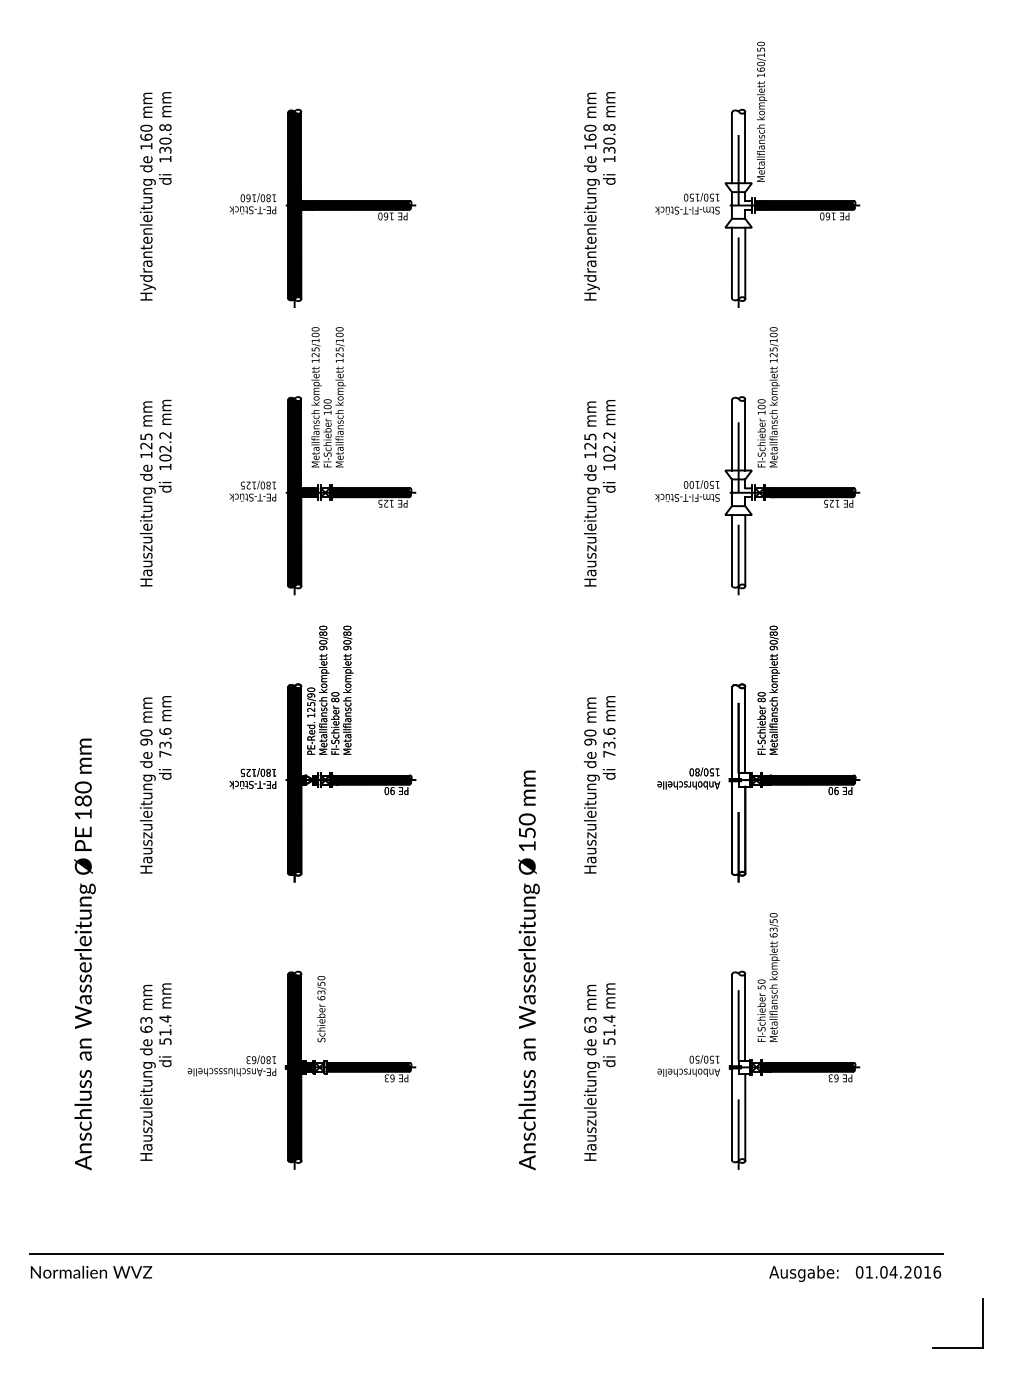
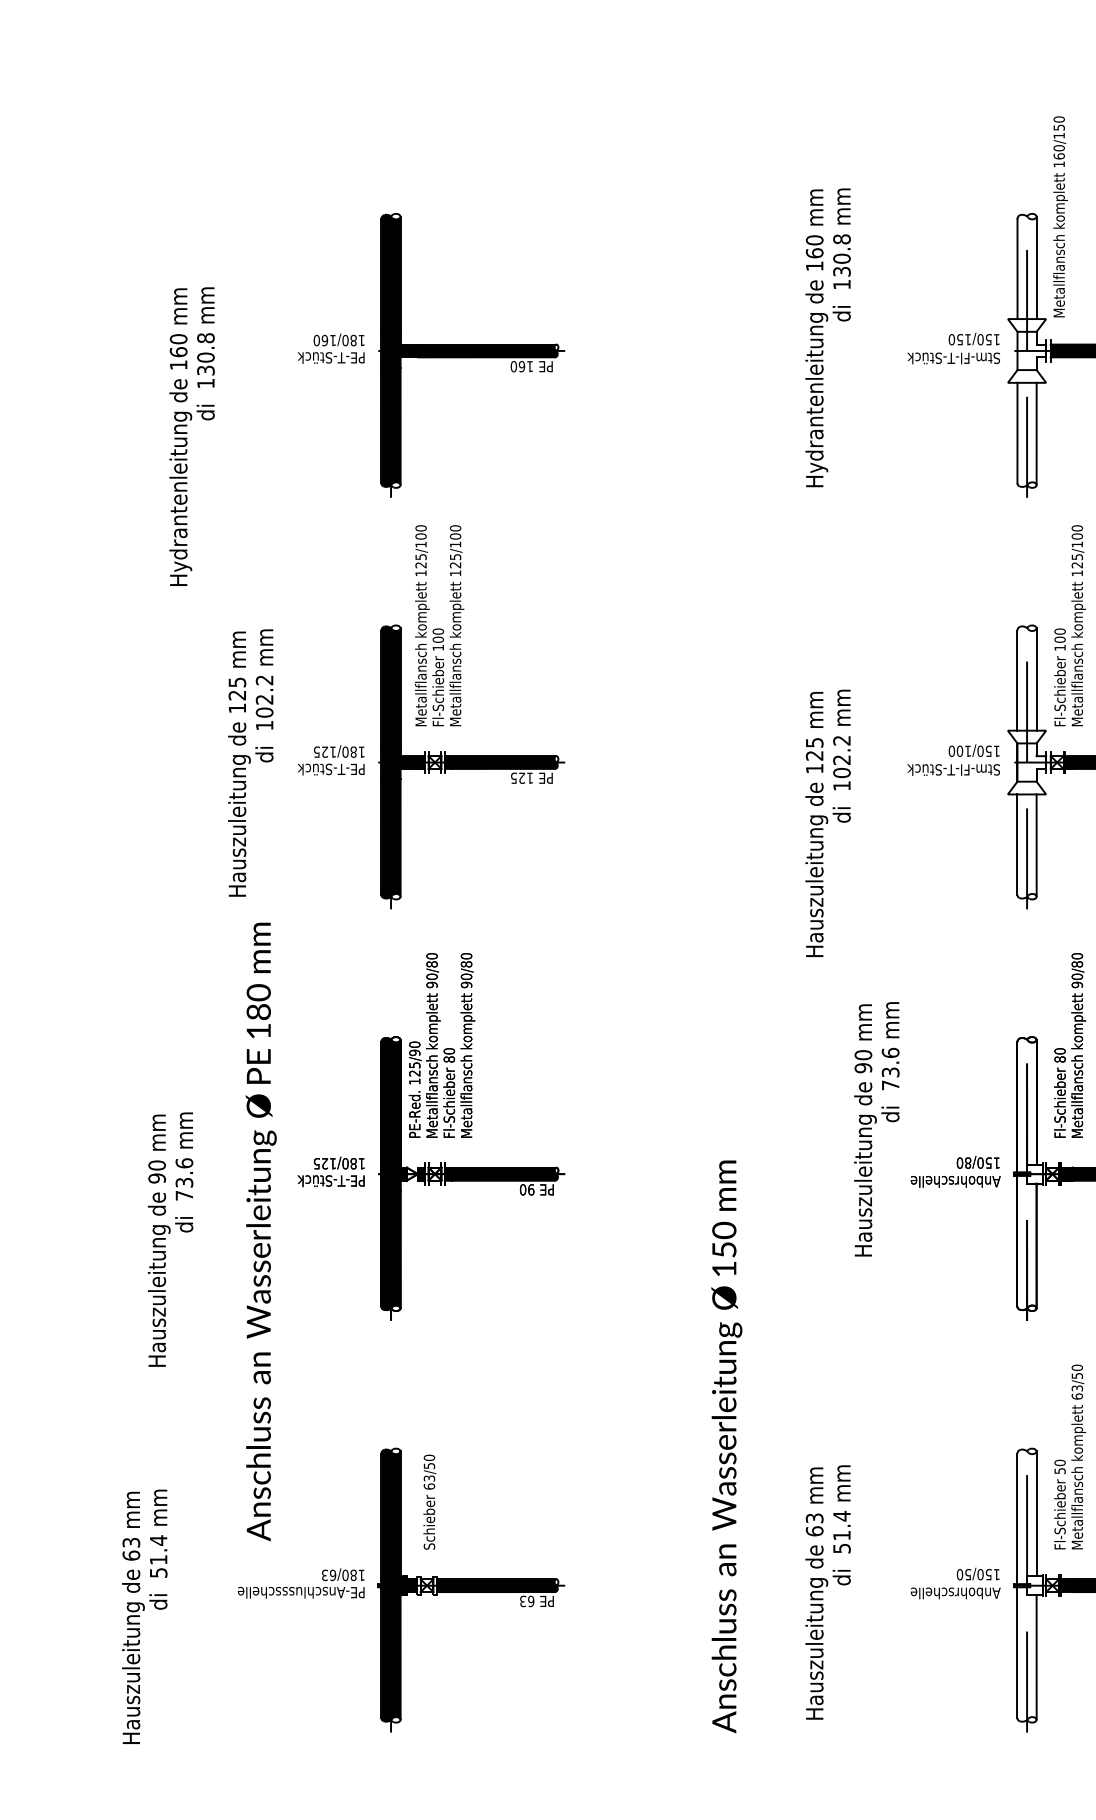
text: (155, 196) -> (191, 436), moved
text: (155, 492) -> (250, 762), moved
text: (599, 493) -> (827, 823), moved
text: (155, 784) -> (170, 1239), moved
text: (599, 784) -> (876, 1128), moved
text: (84, 954) -> (260, 1232), moved
text: (155, 1071) -> (144, 1615), moved

